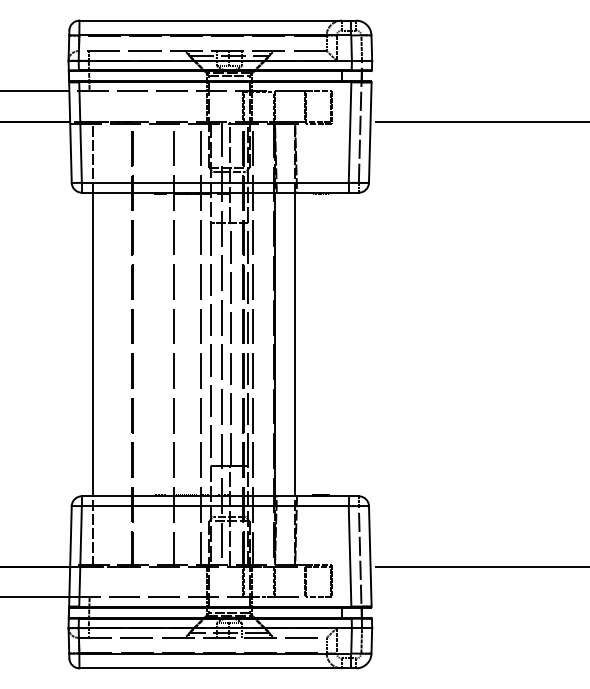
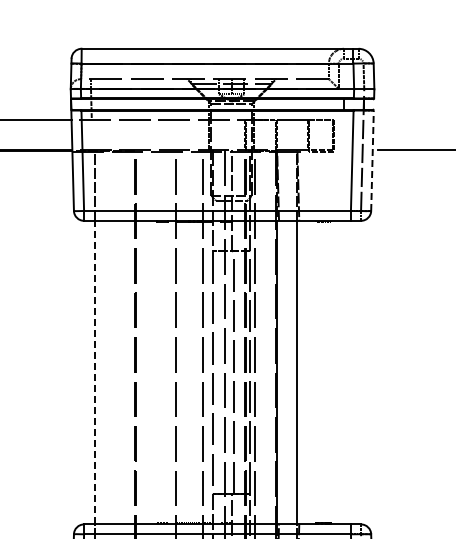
line: (370, 132) -> (372, 160), solid -> dashed
line: (92, 344) -> (94, 372), solid -> dashed

